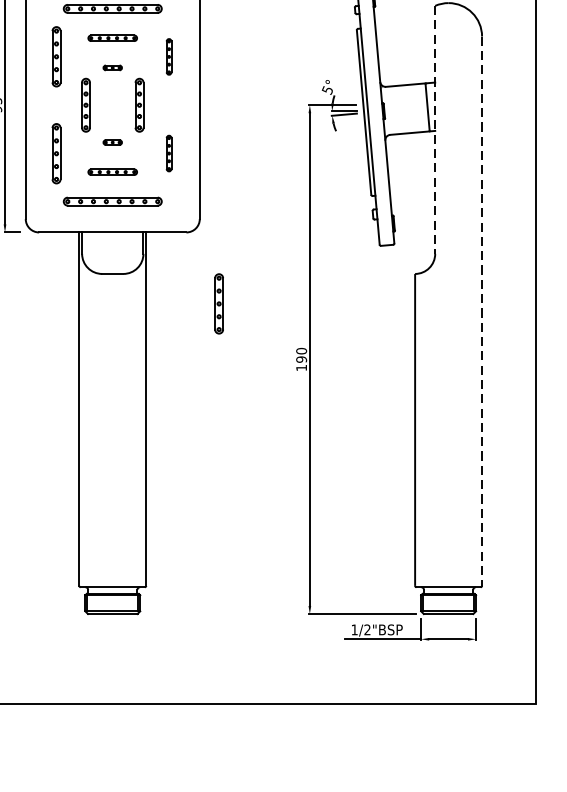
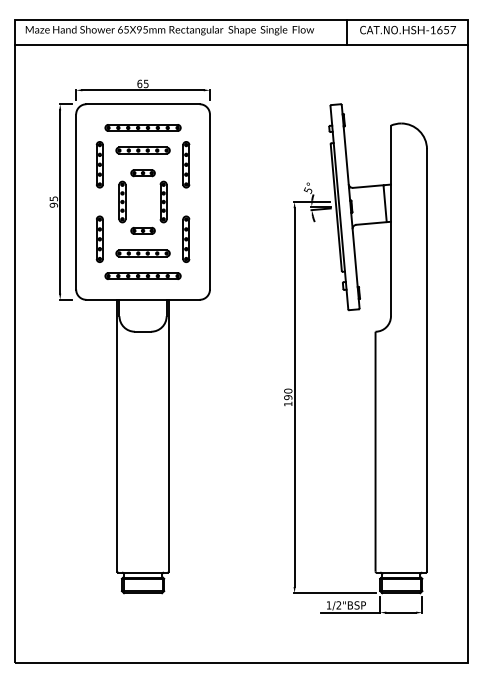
part: (112, 38) -> (142, 150), size x1.43
part: (169, 56) -> (186, 164), size x1.67
part: (112, 68) -> (142, 173), size x1.67
line: (434, 130) -> (390, 221), dashed -> solid
part: (112, 142) -> (142, 230), size x1.67
part: (169, 152) -> (186, 238), size x1.67
part: (112, 172) -> (142, 253), size x1.43
part: (218, 303) -> (224, 354), removed
line: (482, 311) -> (427, 360), dashed -> solid

